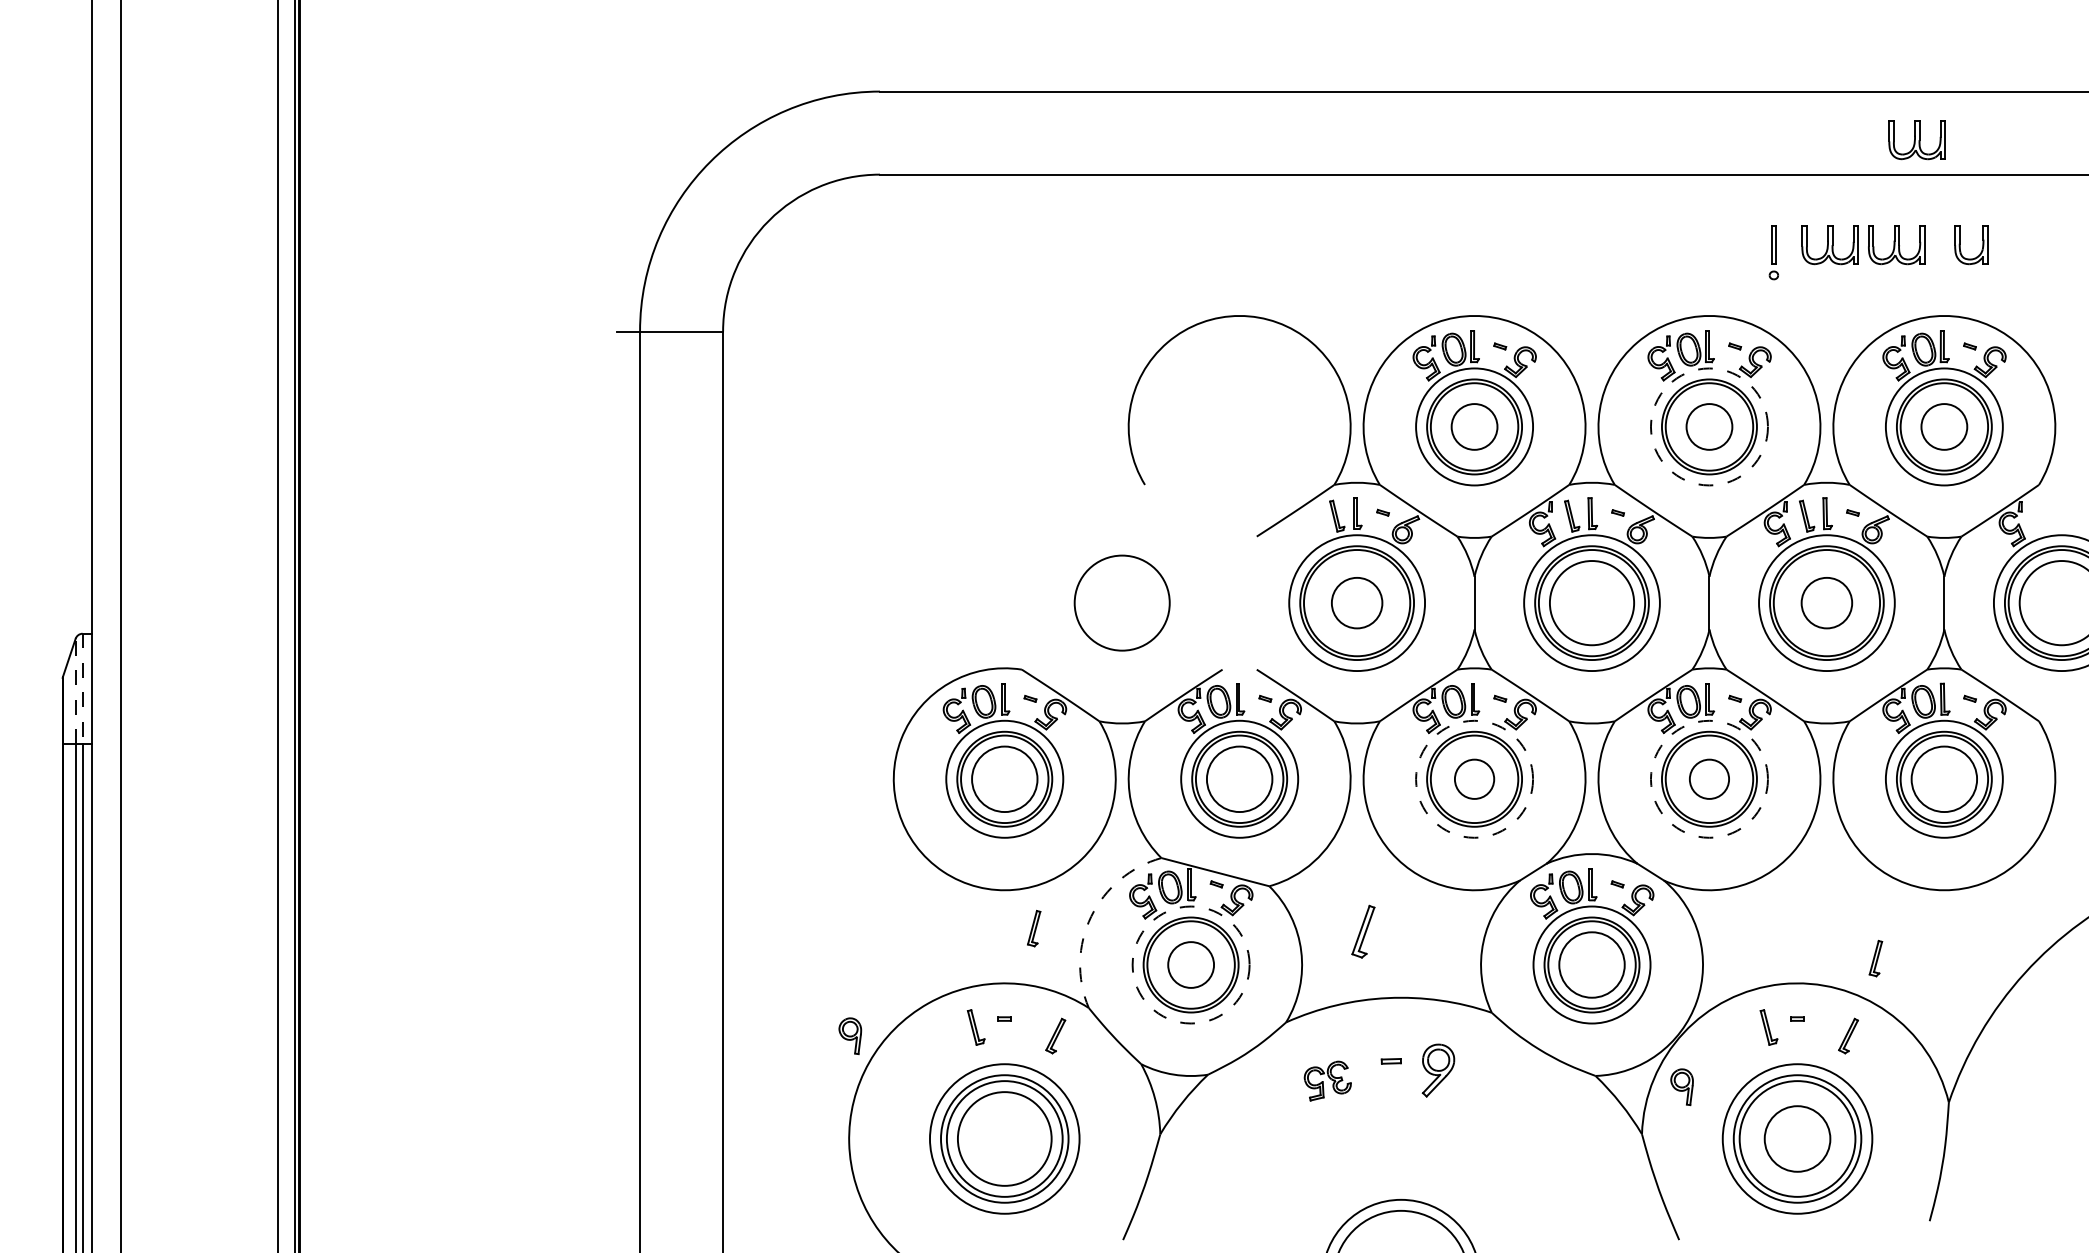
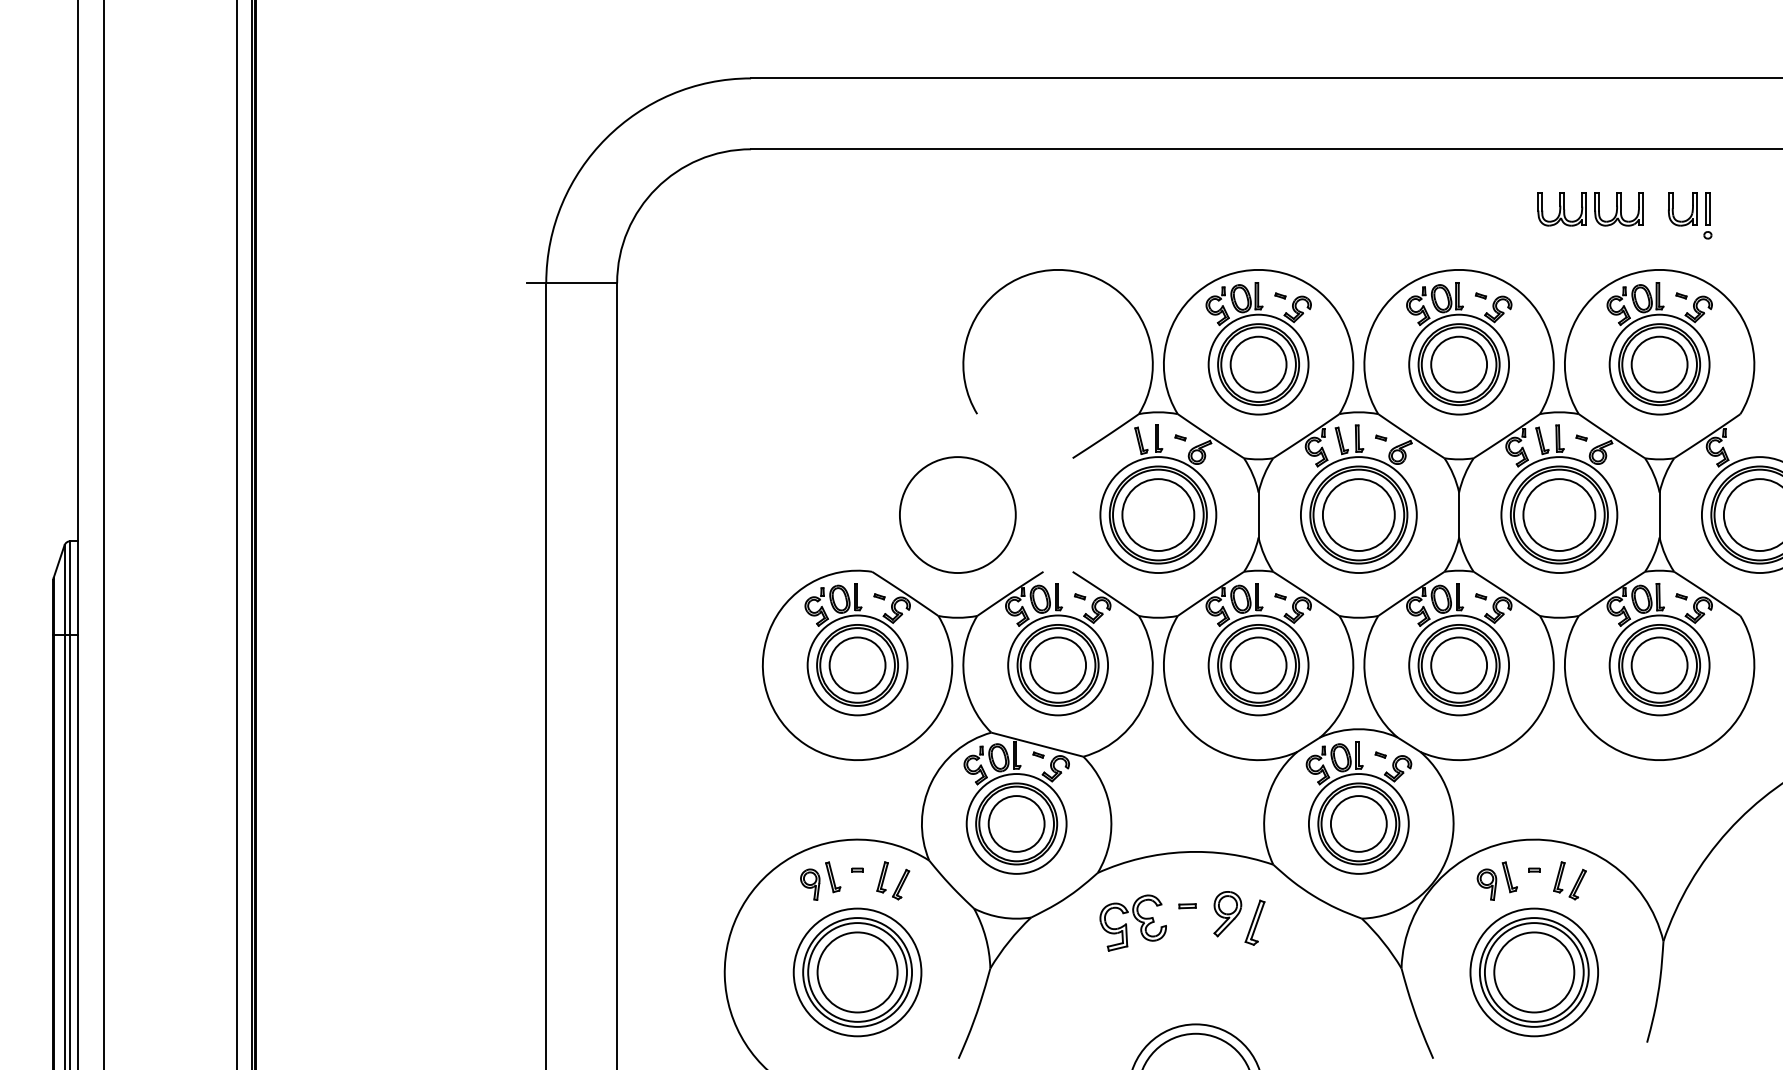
part: (1916, 140) -> (1635, 120), removed
part: (1773, 252) -> (1707, 215), moved
circle: (1474, 426) -> (1258, 364), size x1.43
circle: (1708, 426) -> (1458, 364), dashed -> solid
circle: (1709, 426) -> (1459, 364), size x1.43
circle: (1944, 426) -> (1659, 364), size x1.43
circle: (1122, 603) -> (958, 515), size x1.43
circle: (1357, 603) -> (1158, 515), size x1.67
circle: (1826, 603) -> (1559, 515), size x1.67
line: (82, 689) -> (70, 588), dashed -> solid
line: (75, 691) -> (64, 590), dashed -> solid
circle: (1474, 778) -> (1258, 664), dashed -> solid
circle: (1708, 778) -> (1458, 664), dashed -> solid
circle: (1474, 779) -> (1258, 665), size x1.67
circle: (1709, 779) -> (1459, 665), size x1.67
arc: (1091, 916) -> (931, 782), dashed -> solid
part: (1034, 928) -> (882, 877), moved
part: (1363, 931) -> (1255, 922), moved
part: (1875, 958) -> (1559, 877), moved
circle: (1190, 964) -> (1016, 823), dashed -> solid
circle: (1190, 964) -> (1016, 823), size x1.43
part: (850, 1035) -> (810, 884), moved
part: (1327, 1080) -> (1133, 922), size x1.67
part: (1681, 1087) -> (1486, 884), moved
circle: (1797, 1138) -> (1534, 972), size x1.43

